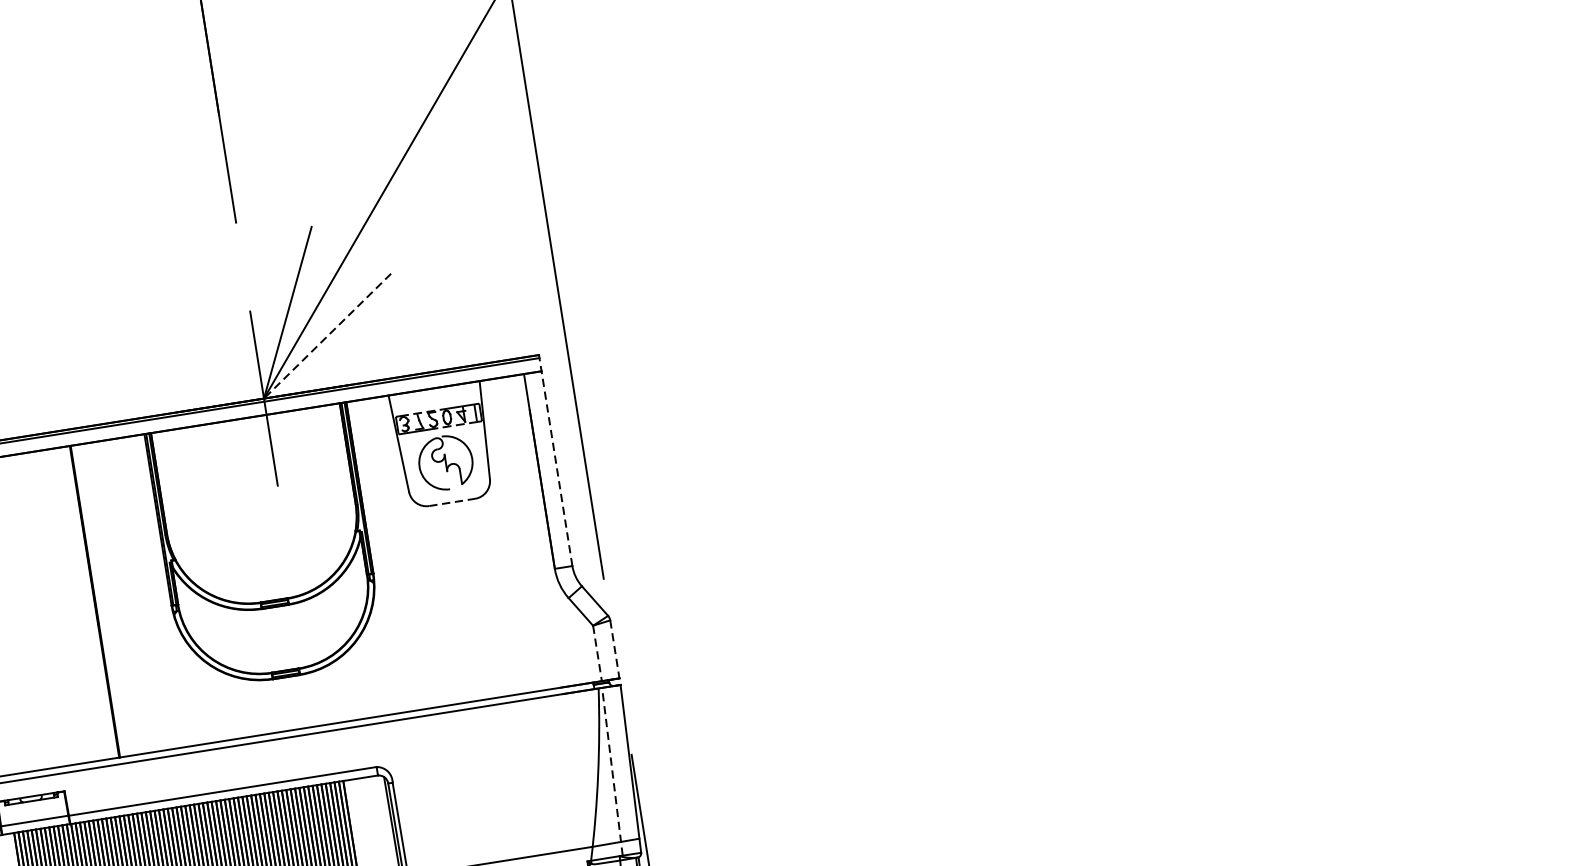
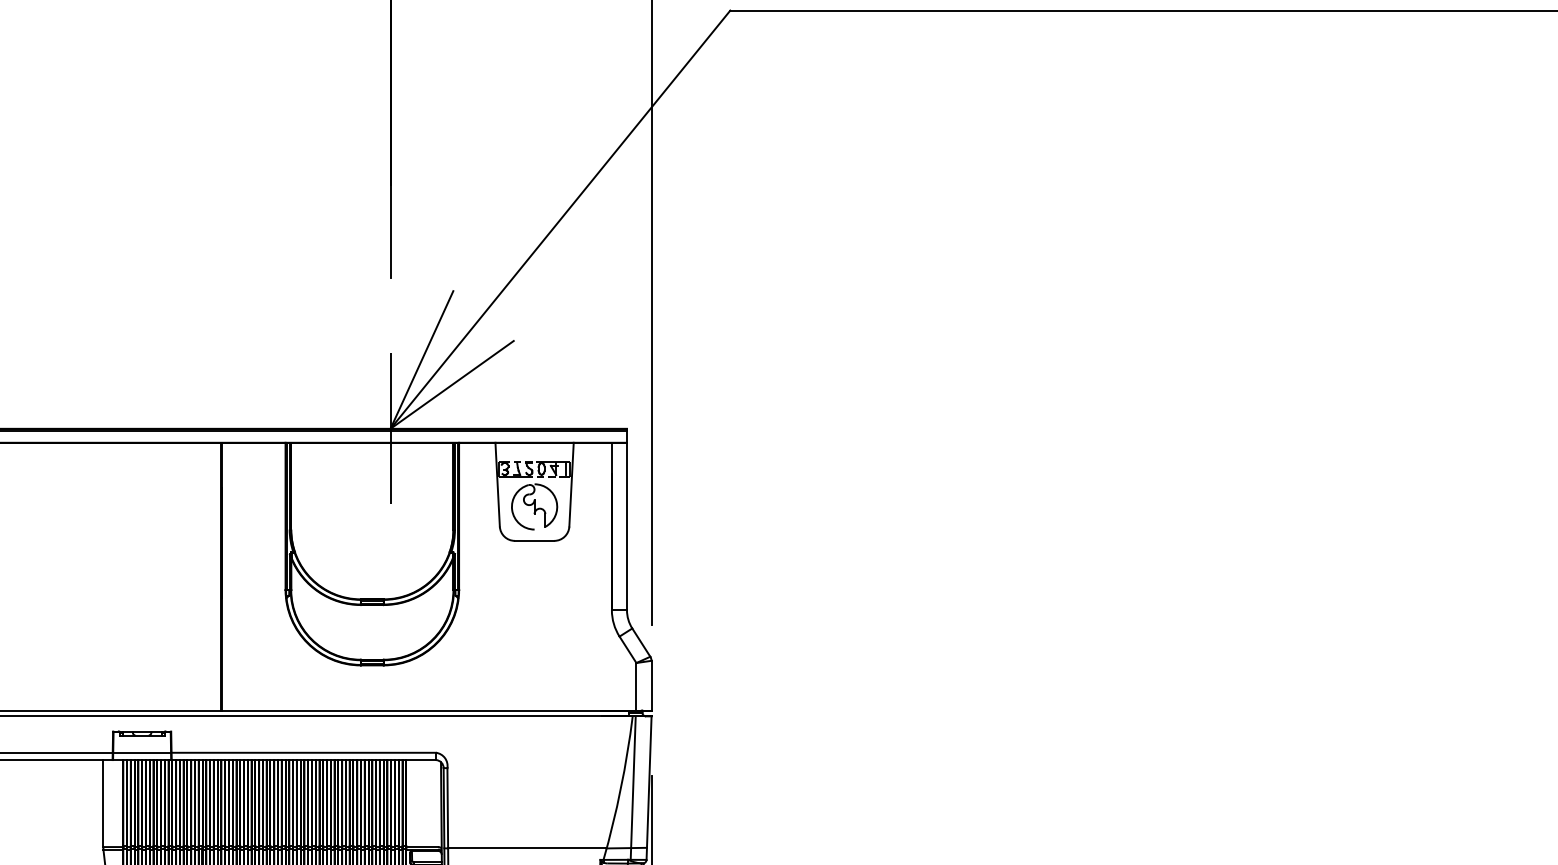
line: (327, 335) -> (452, 384), dashed -> solid
line: (555, 460) -> (626, 519), dashed -> solid
line: (451, 501) -> (534, 540), dashed -> solid
line: (614, 649) -> (651, 685), dashed -> solid
line: (597, 653) -> (636, 686), dashed -> solid
line: (612, 772) -> (633, 788), dashed -> solid

